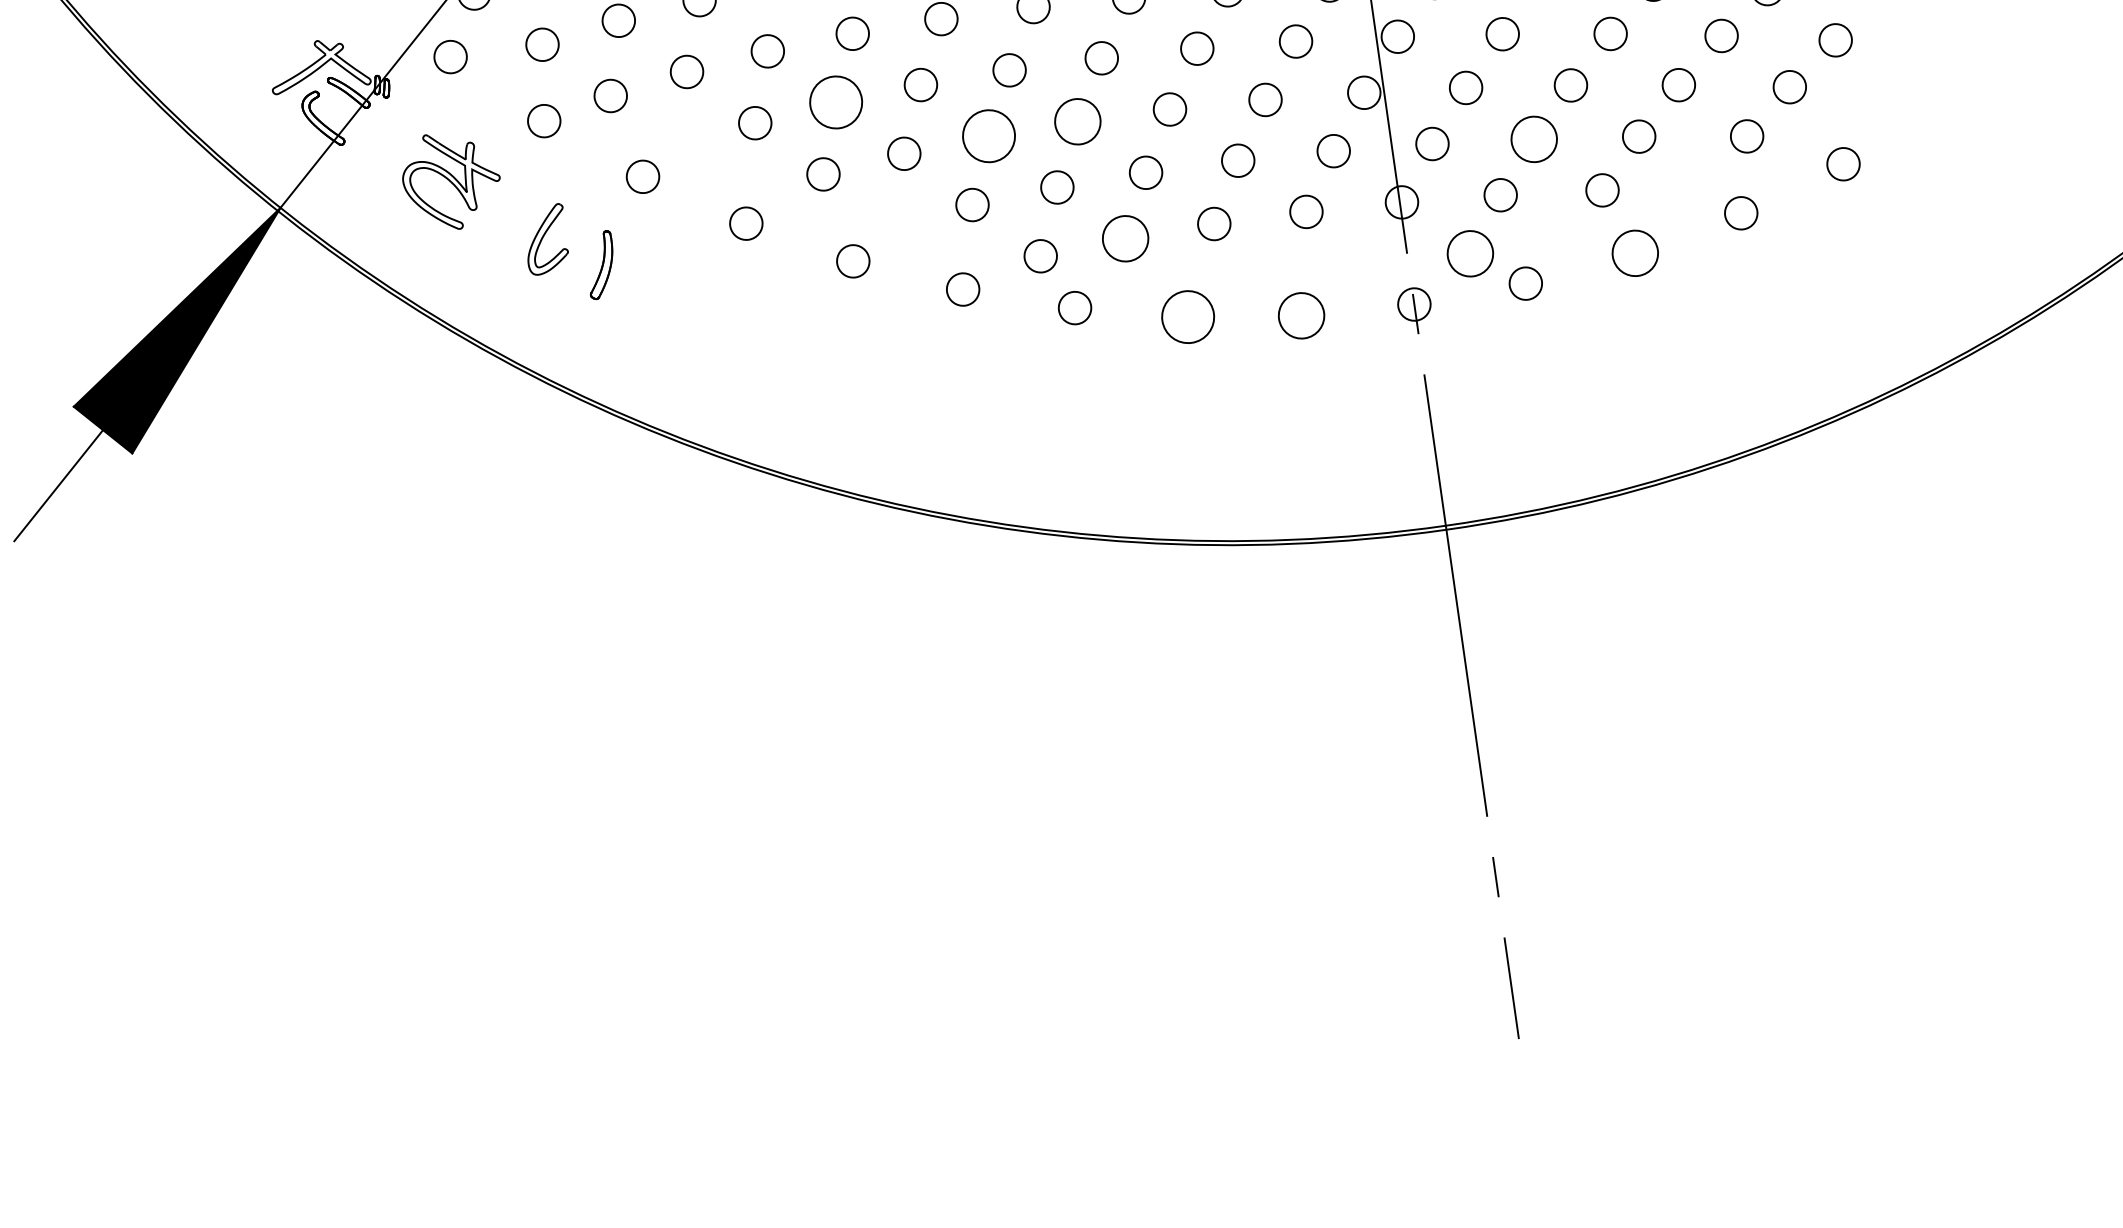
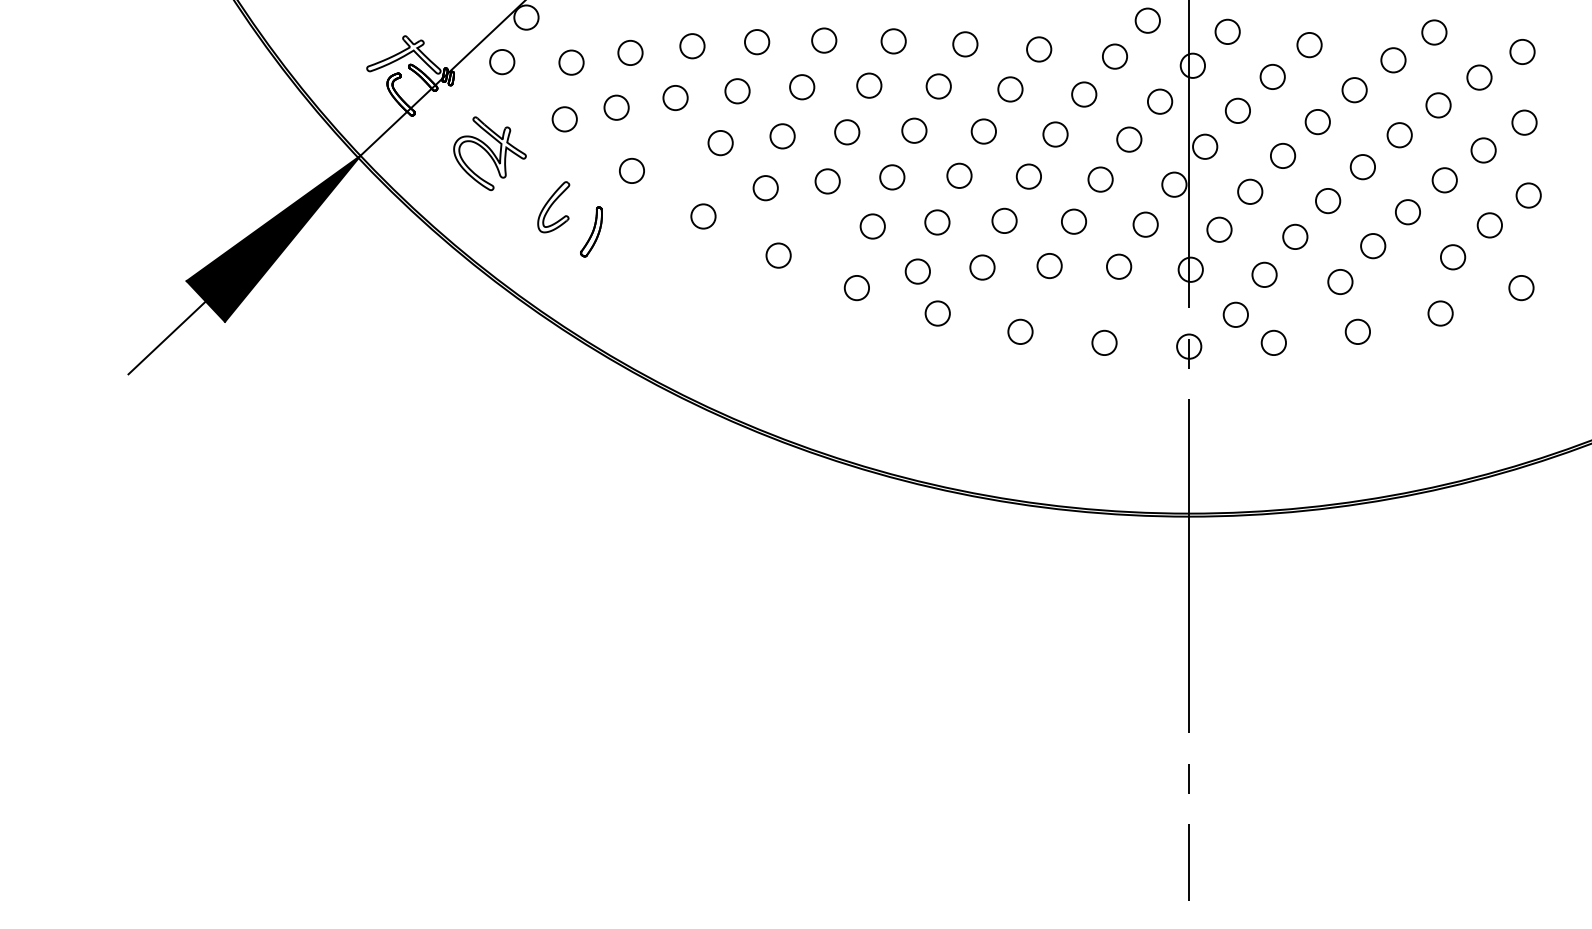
circle: (835, 102) -> (782, 136), size x0.62
circle: (1077, 121) -> (959, 175), size x0.71
circle: (989, 136) -> (892, 177), size x0.62
circle: (1534, 138) -> (1295, 236), size x0.71
circle: (1125, 238) -> (982, 267), size x0.71
circle: (1634, 252) -> (1357, 331), size x0.71
circle: (1469, 253) -> (1235, 314), size x0.71
circle: (1301, 315) -> (1104, 342), size x0.71
circle: (1188, 316) -> (1020, 331), size x0.62

